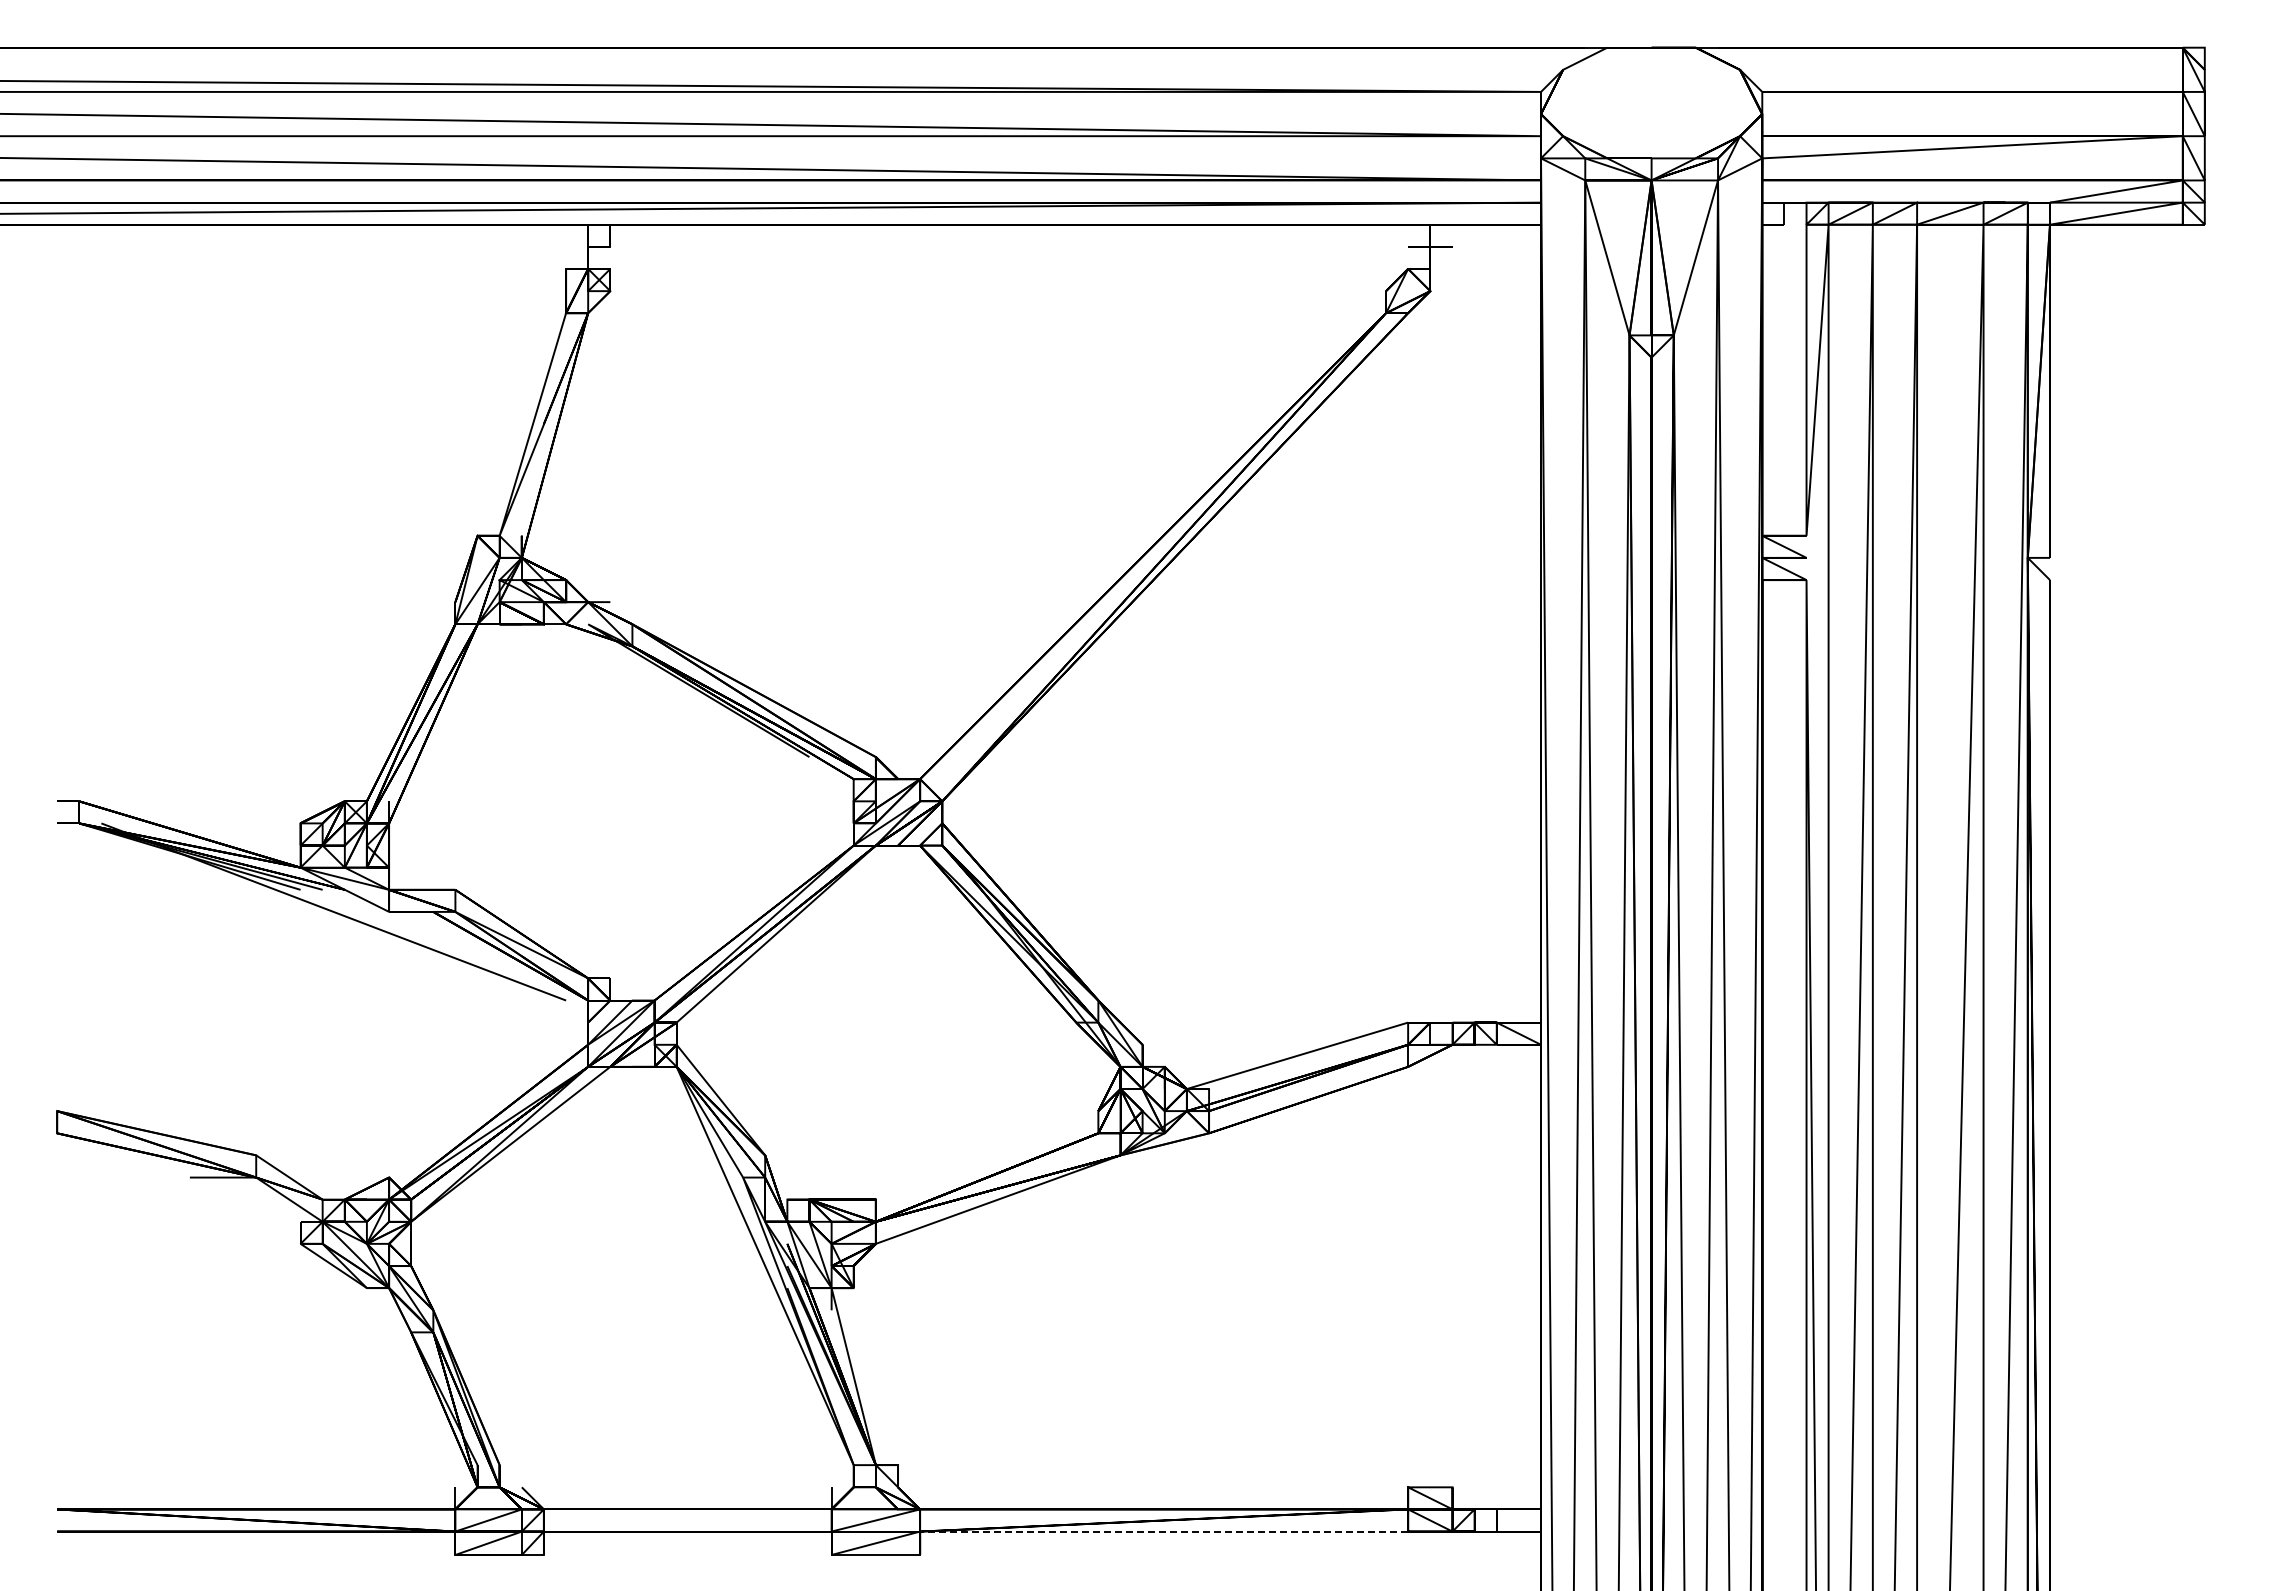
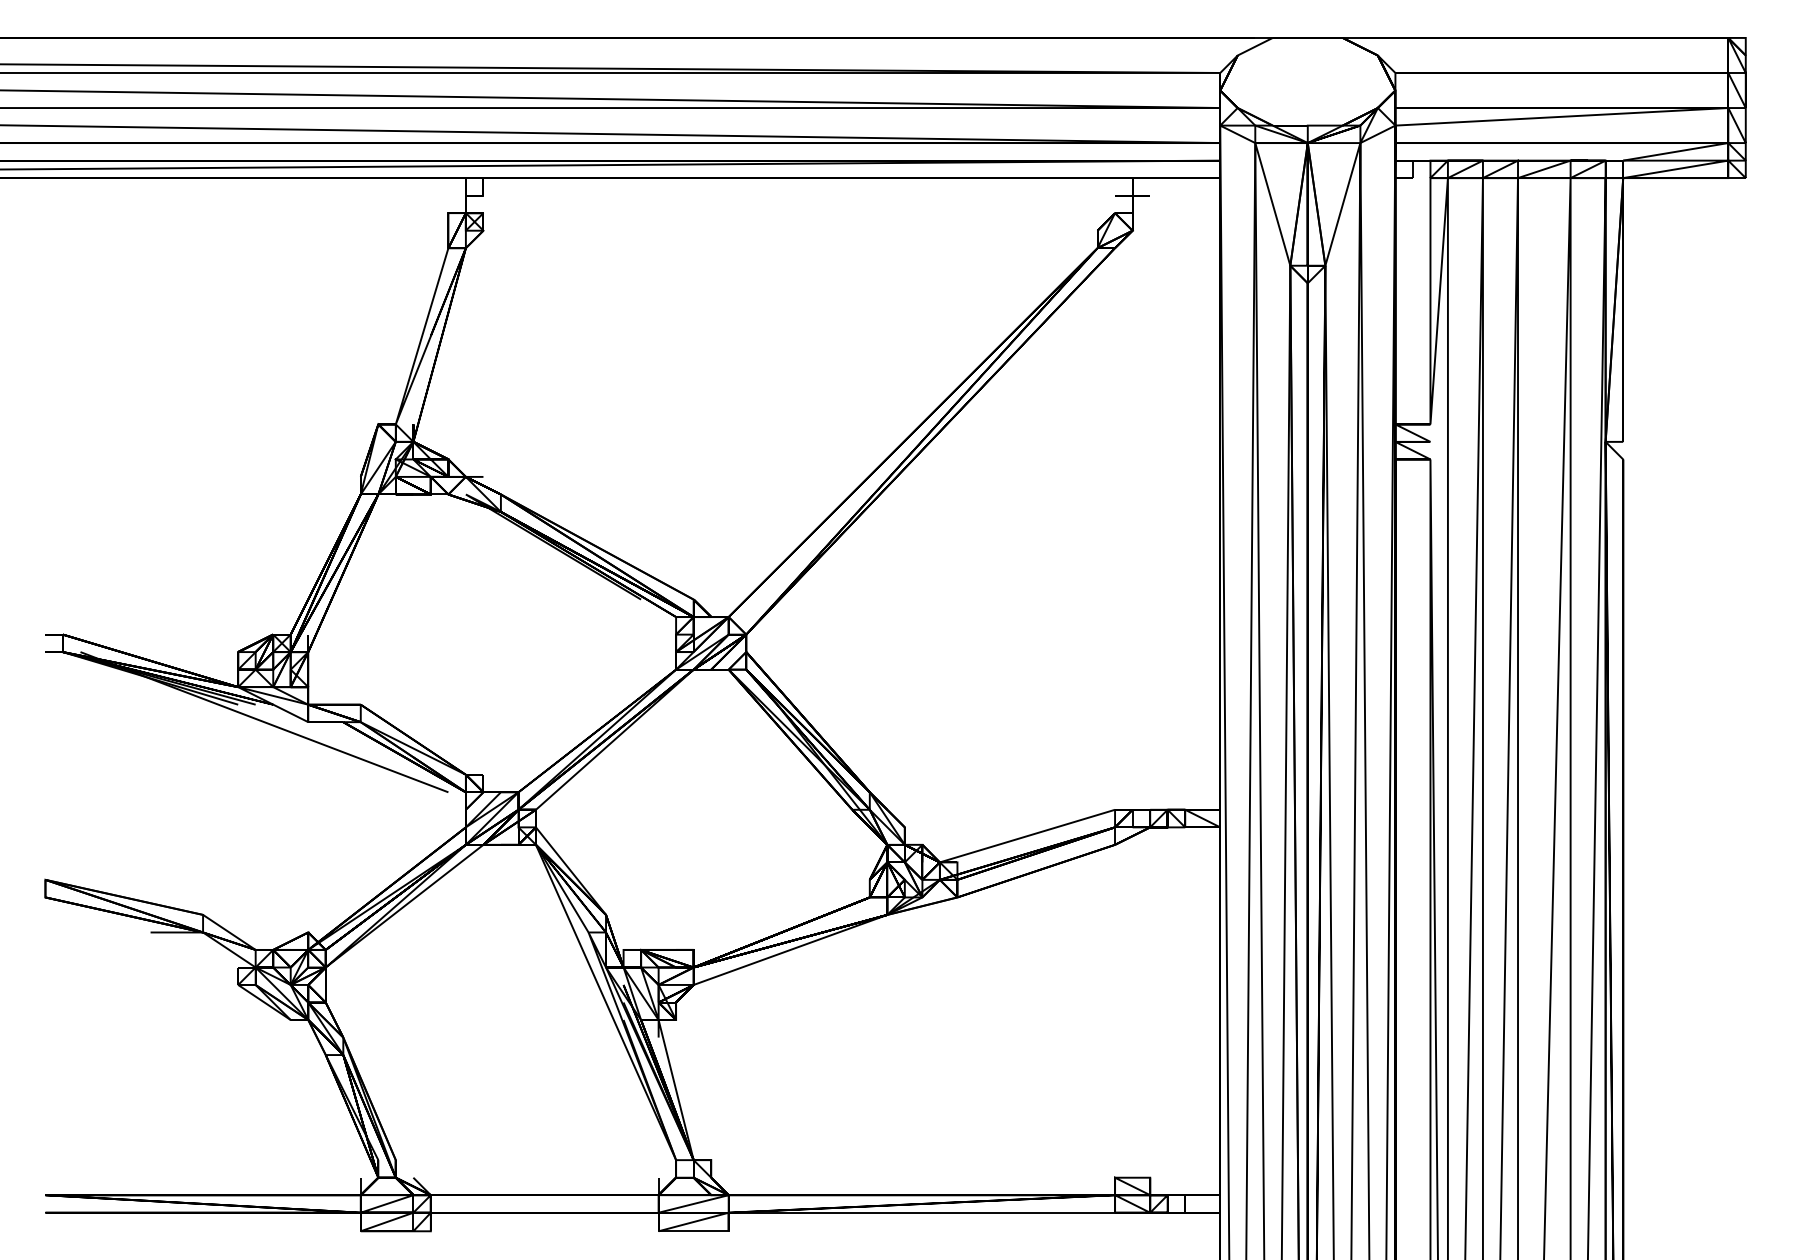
line: (1164, 1531) -> (922, 1212), dashed -> solid

